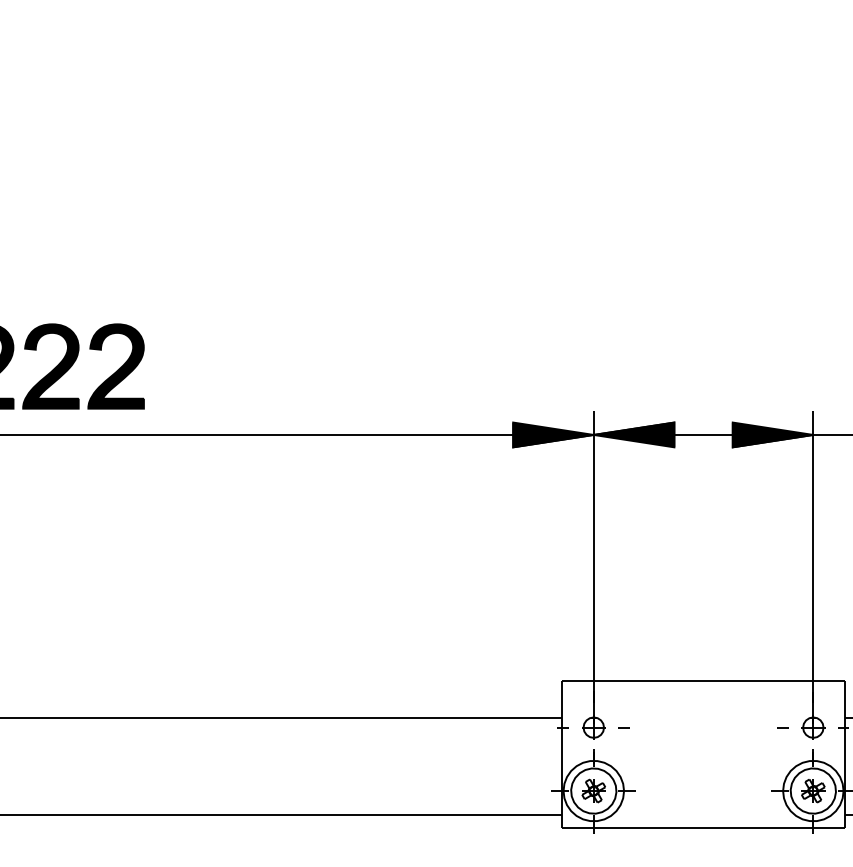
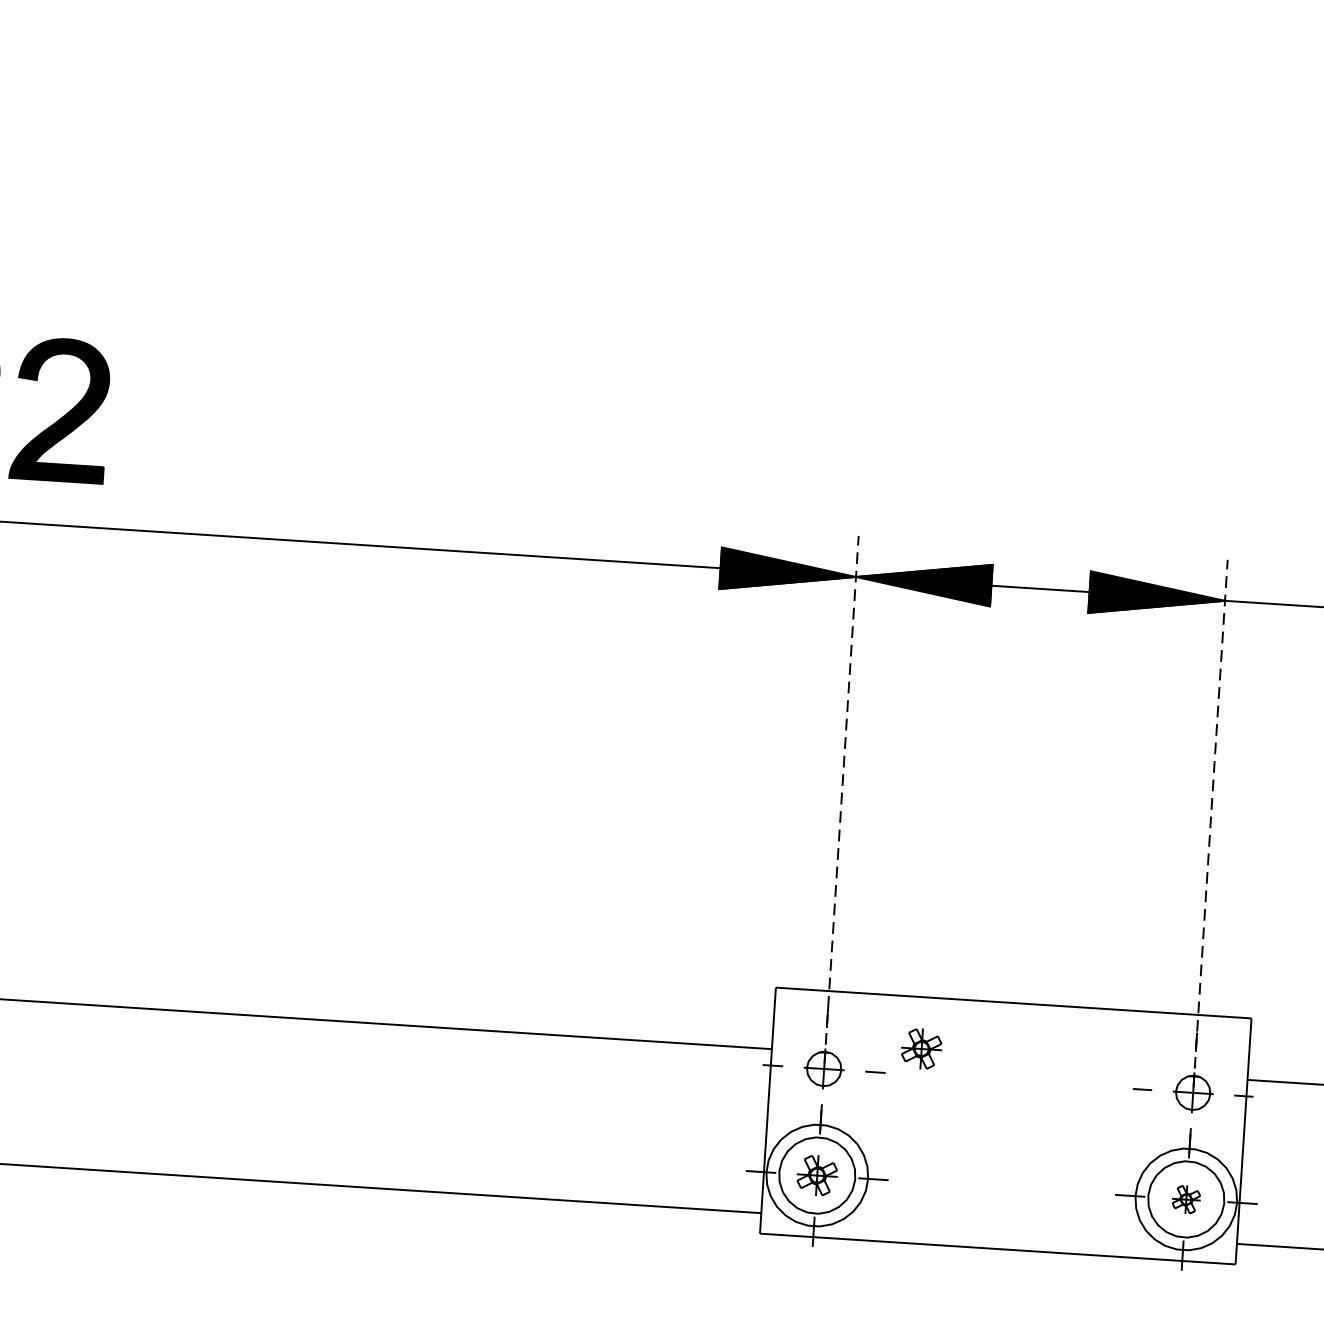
line: (593, 567) -> (841, 799), solid -> dashed
line: (813, 567) -> (1210, 823), solid -> dashed
part: (650, 711) -> (921, 1047), added
part: (813, 791) -> (1186, 1200), size x0.7

